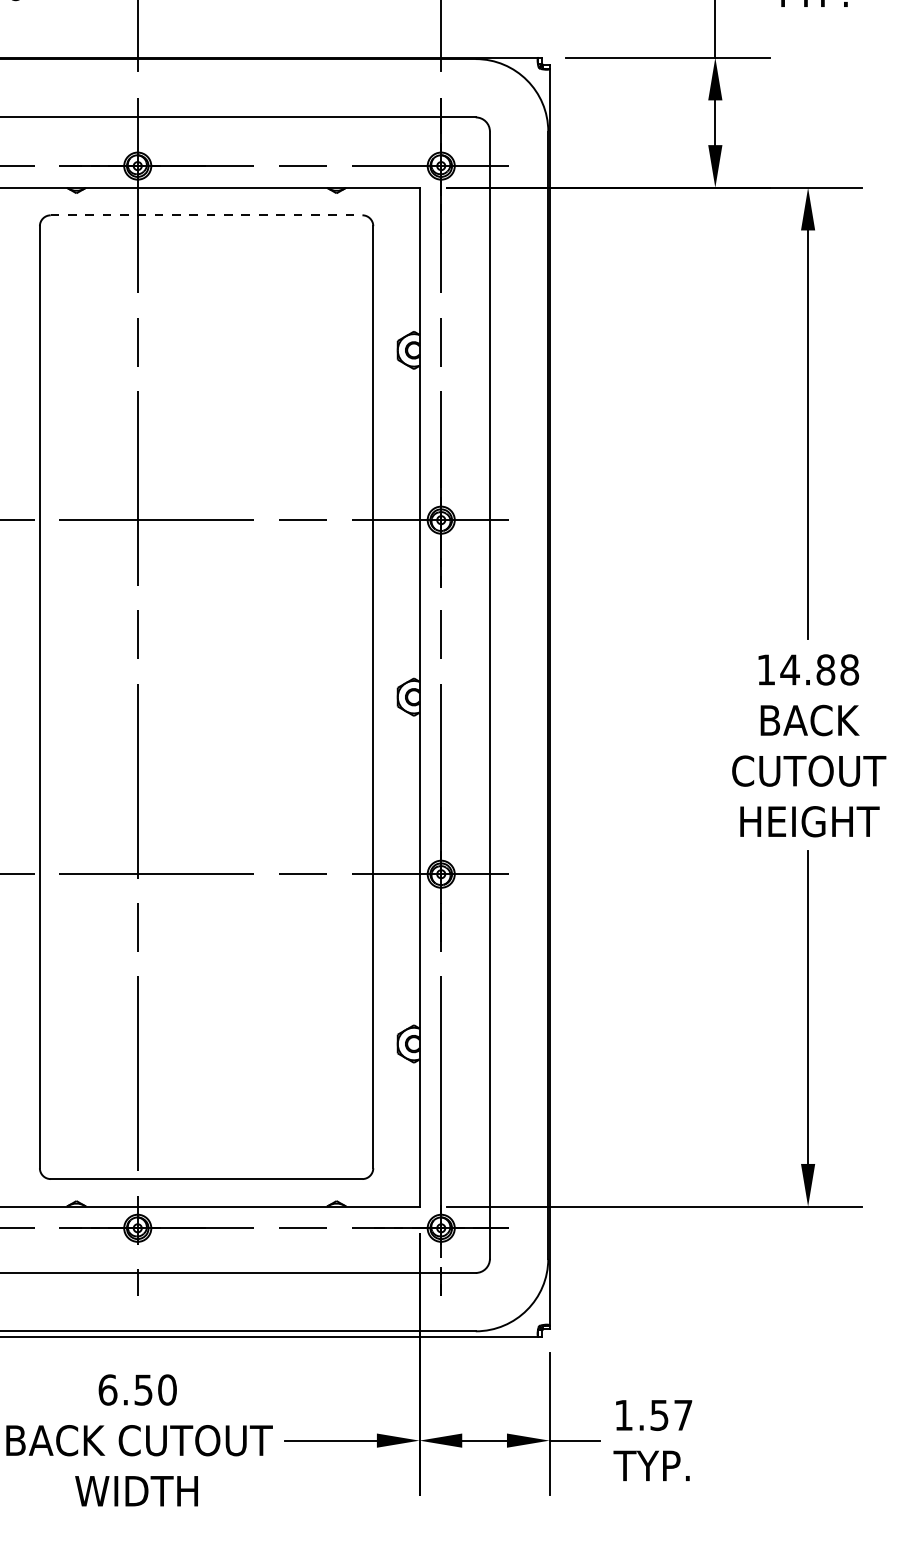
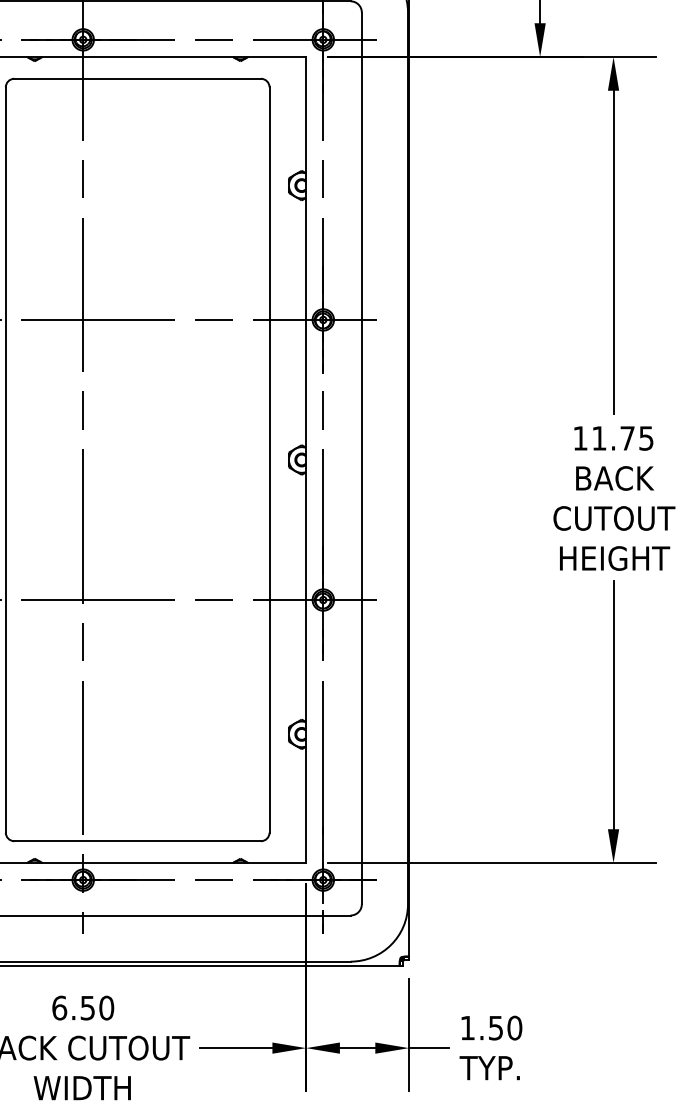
line: (206, 215) -> (137, 78), dashed -> solid
text: (819, 669) -> (622, 438), 14.88 -> 11.75
text: (683, 1415) -> (514, 1028), 1.57 -> 1.50

